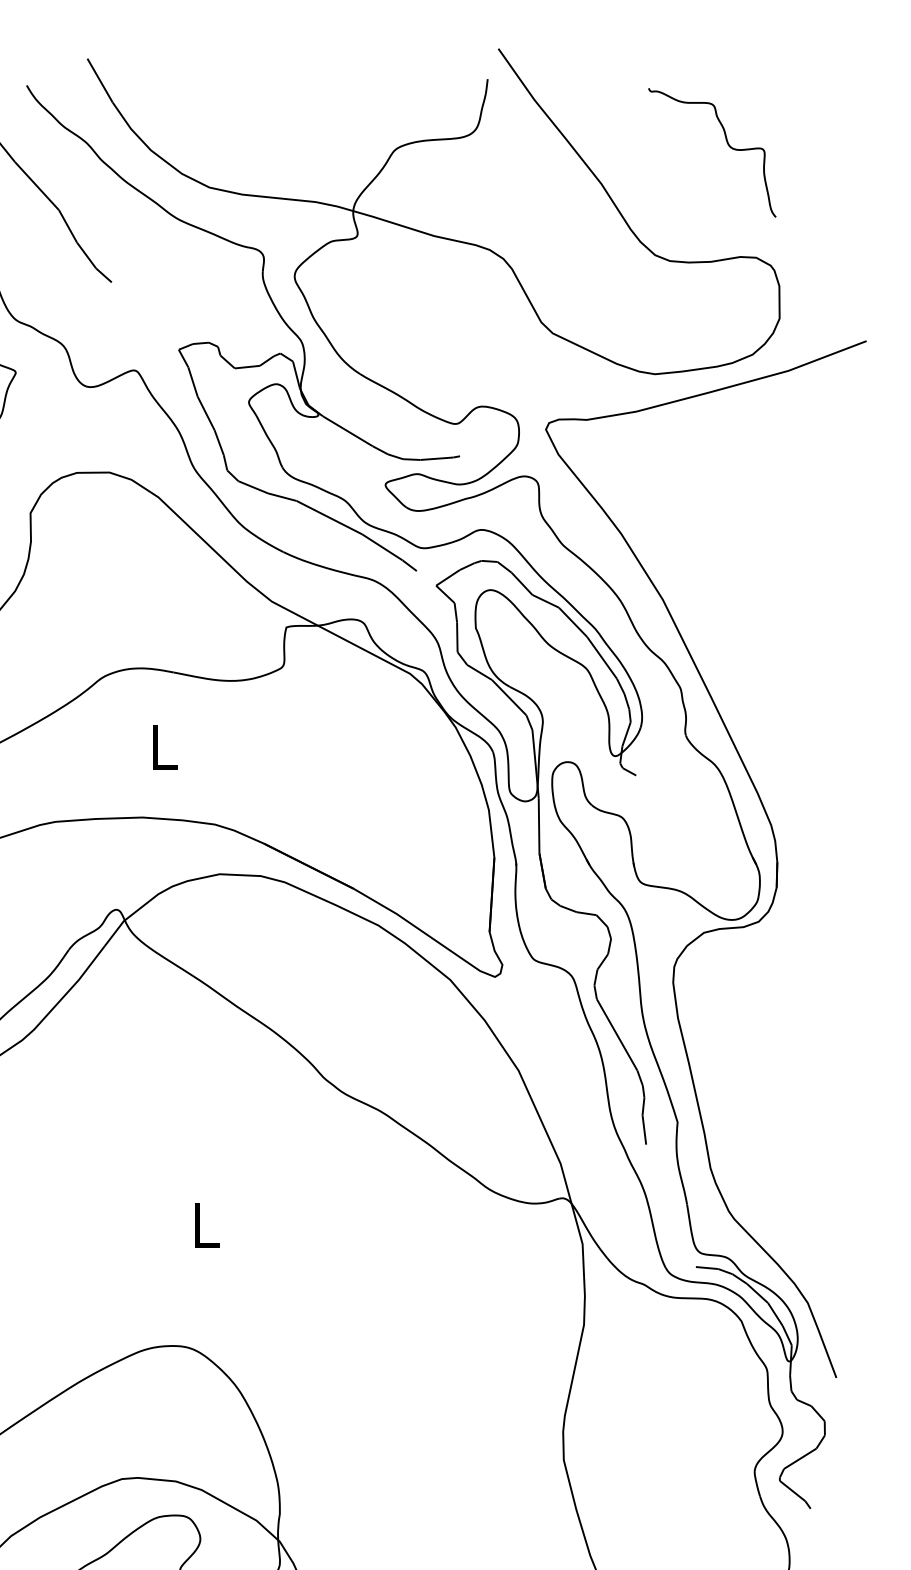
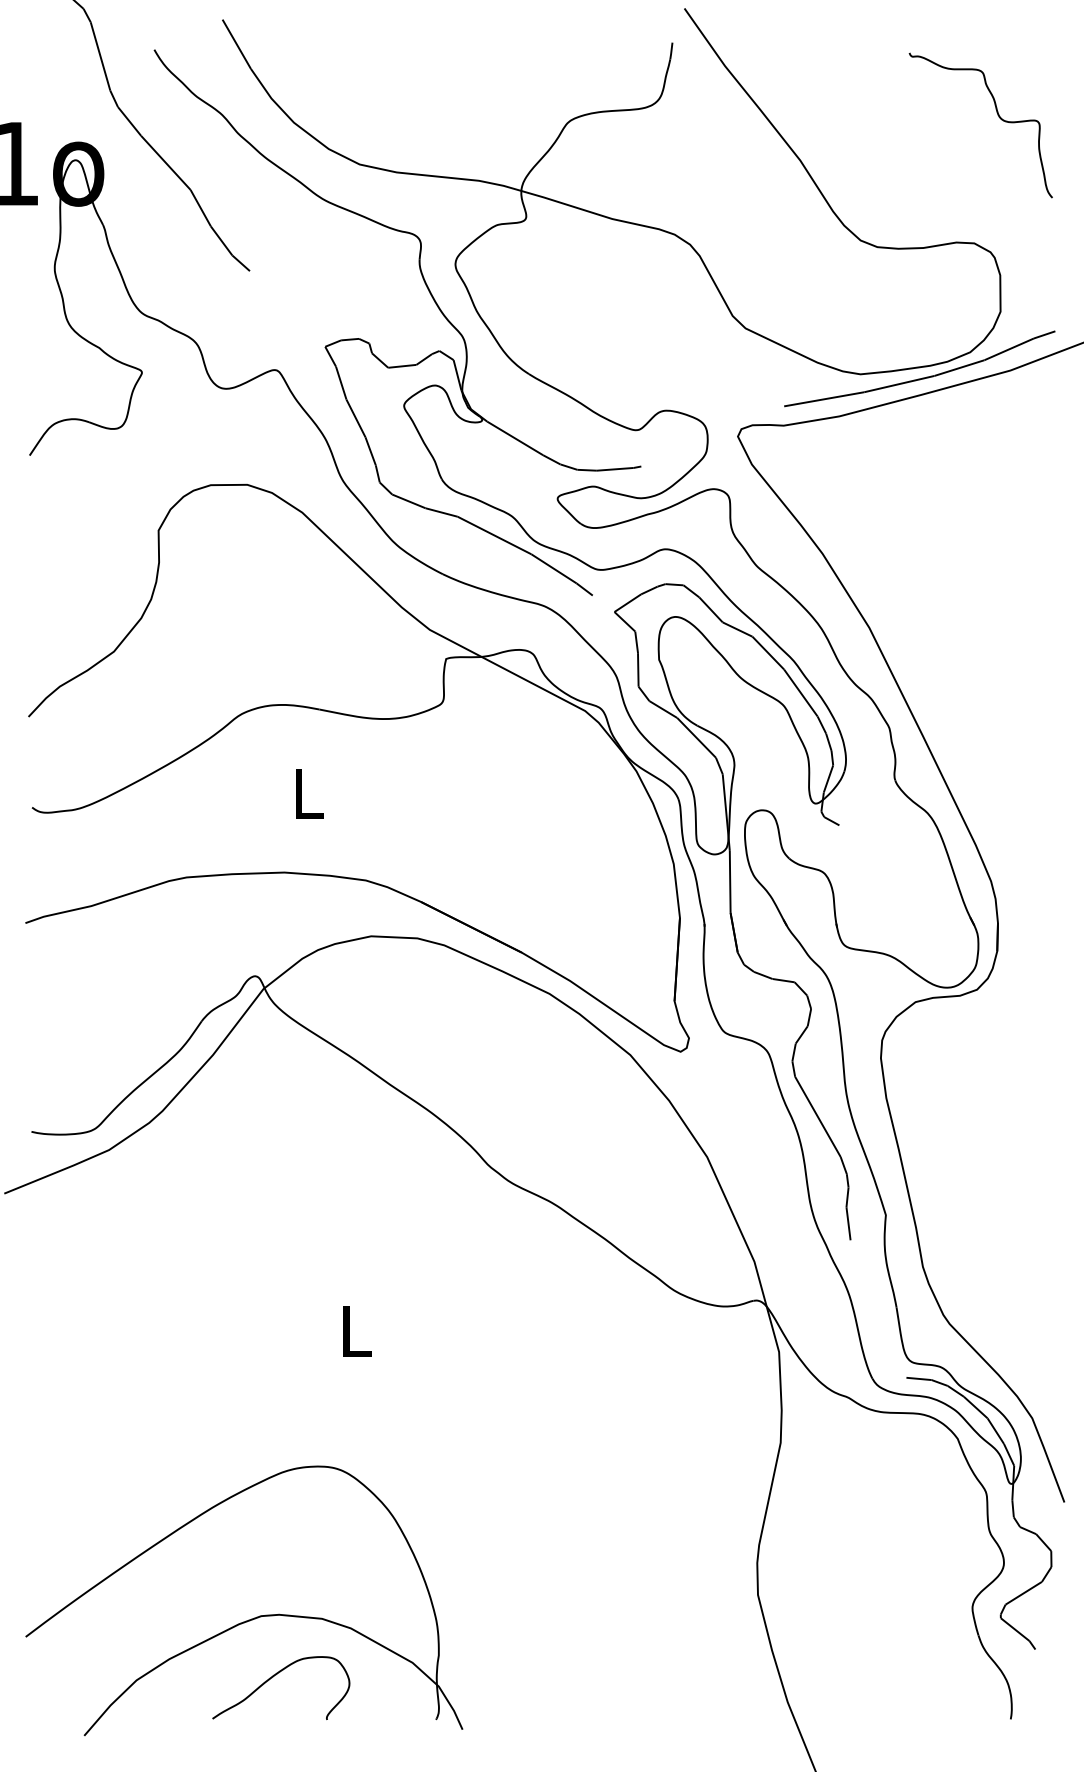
curve: (727, 145) -> (998, 117), moved
curve: (710, 377) -> (922, 377), added

